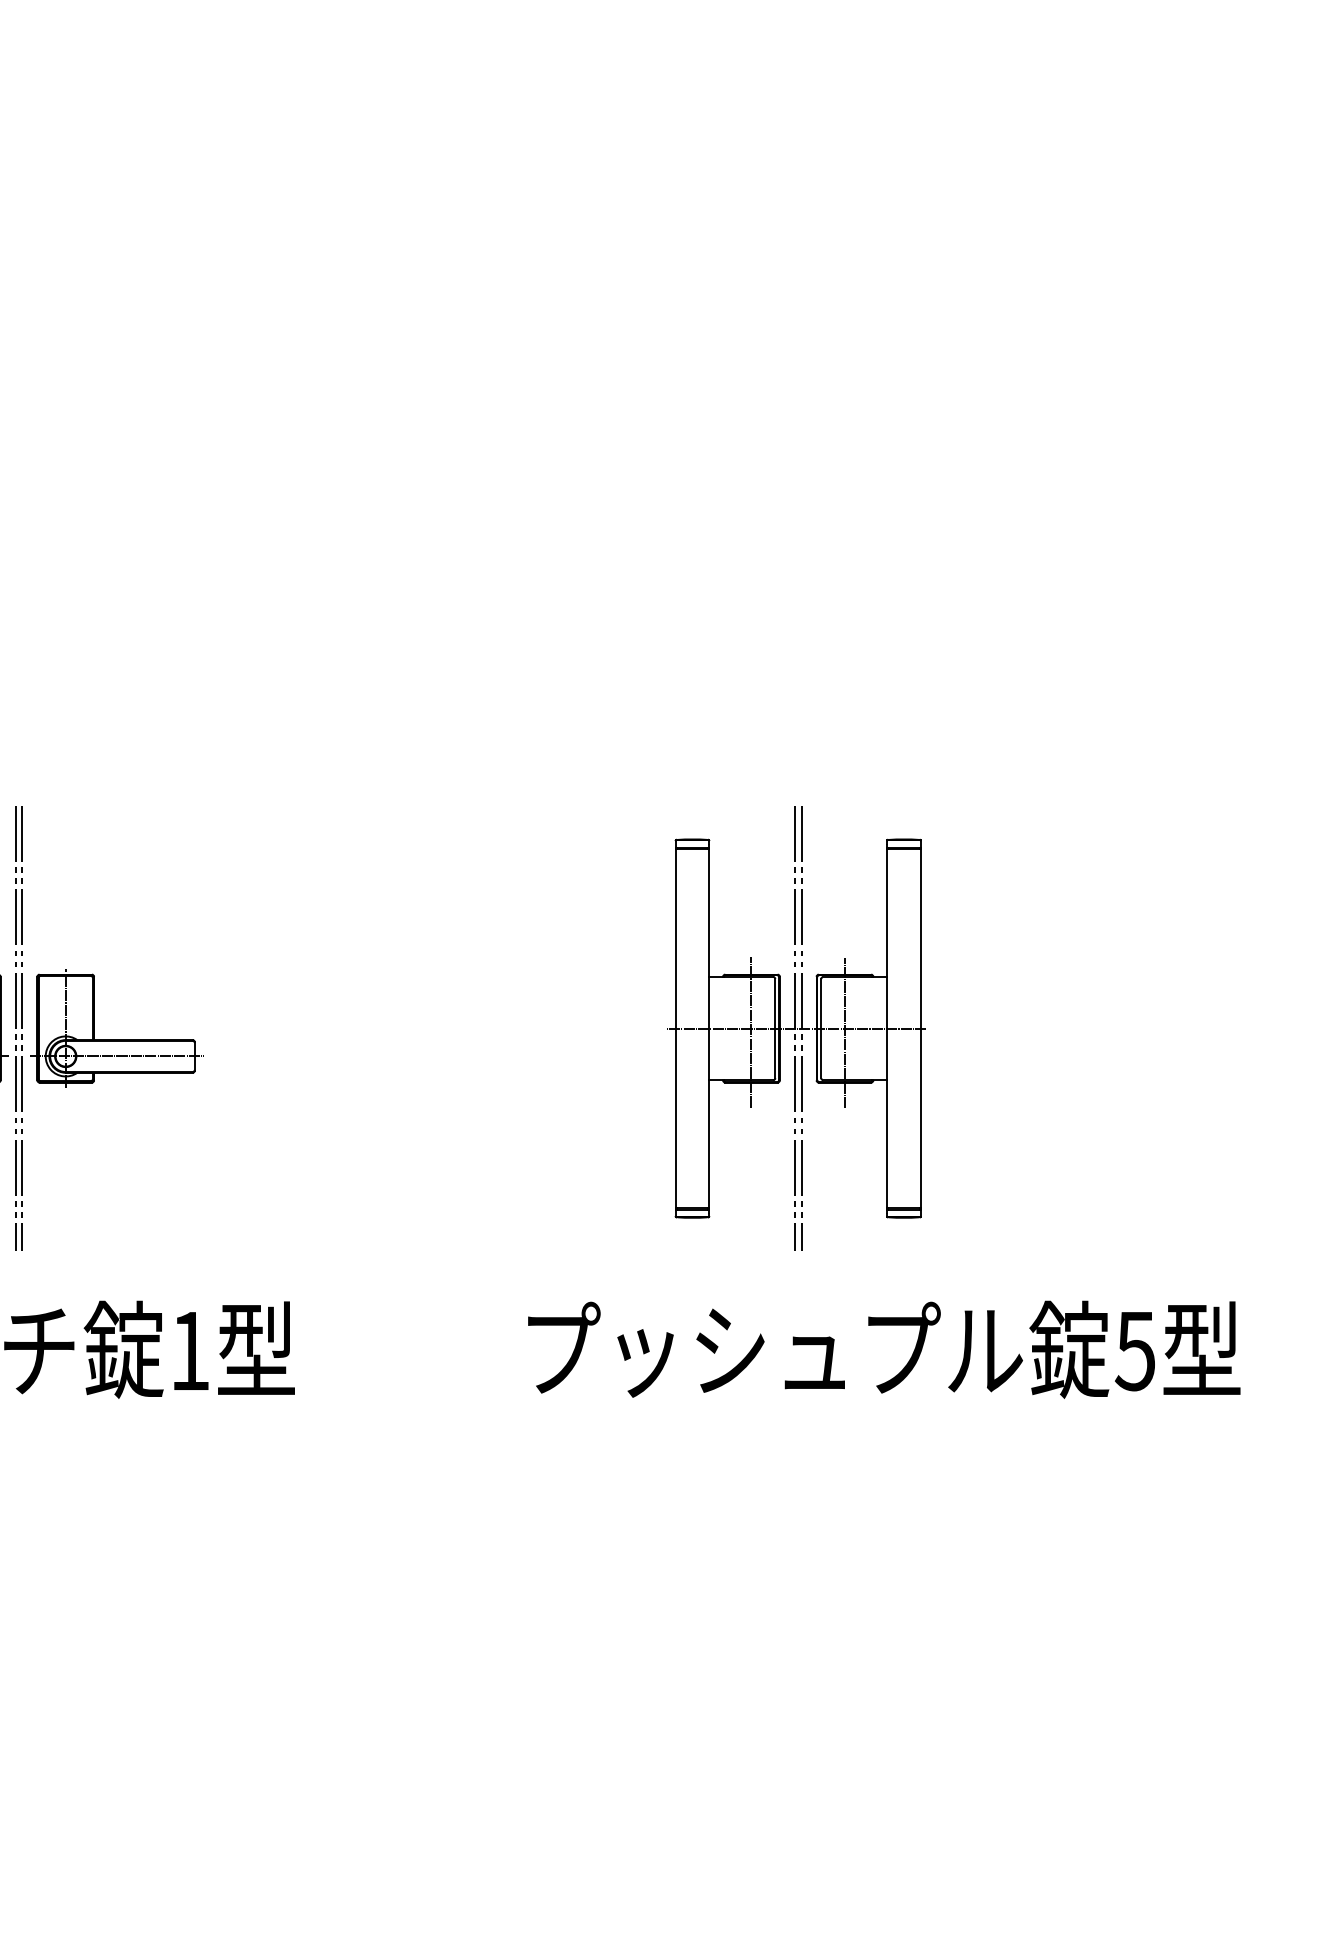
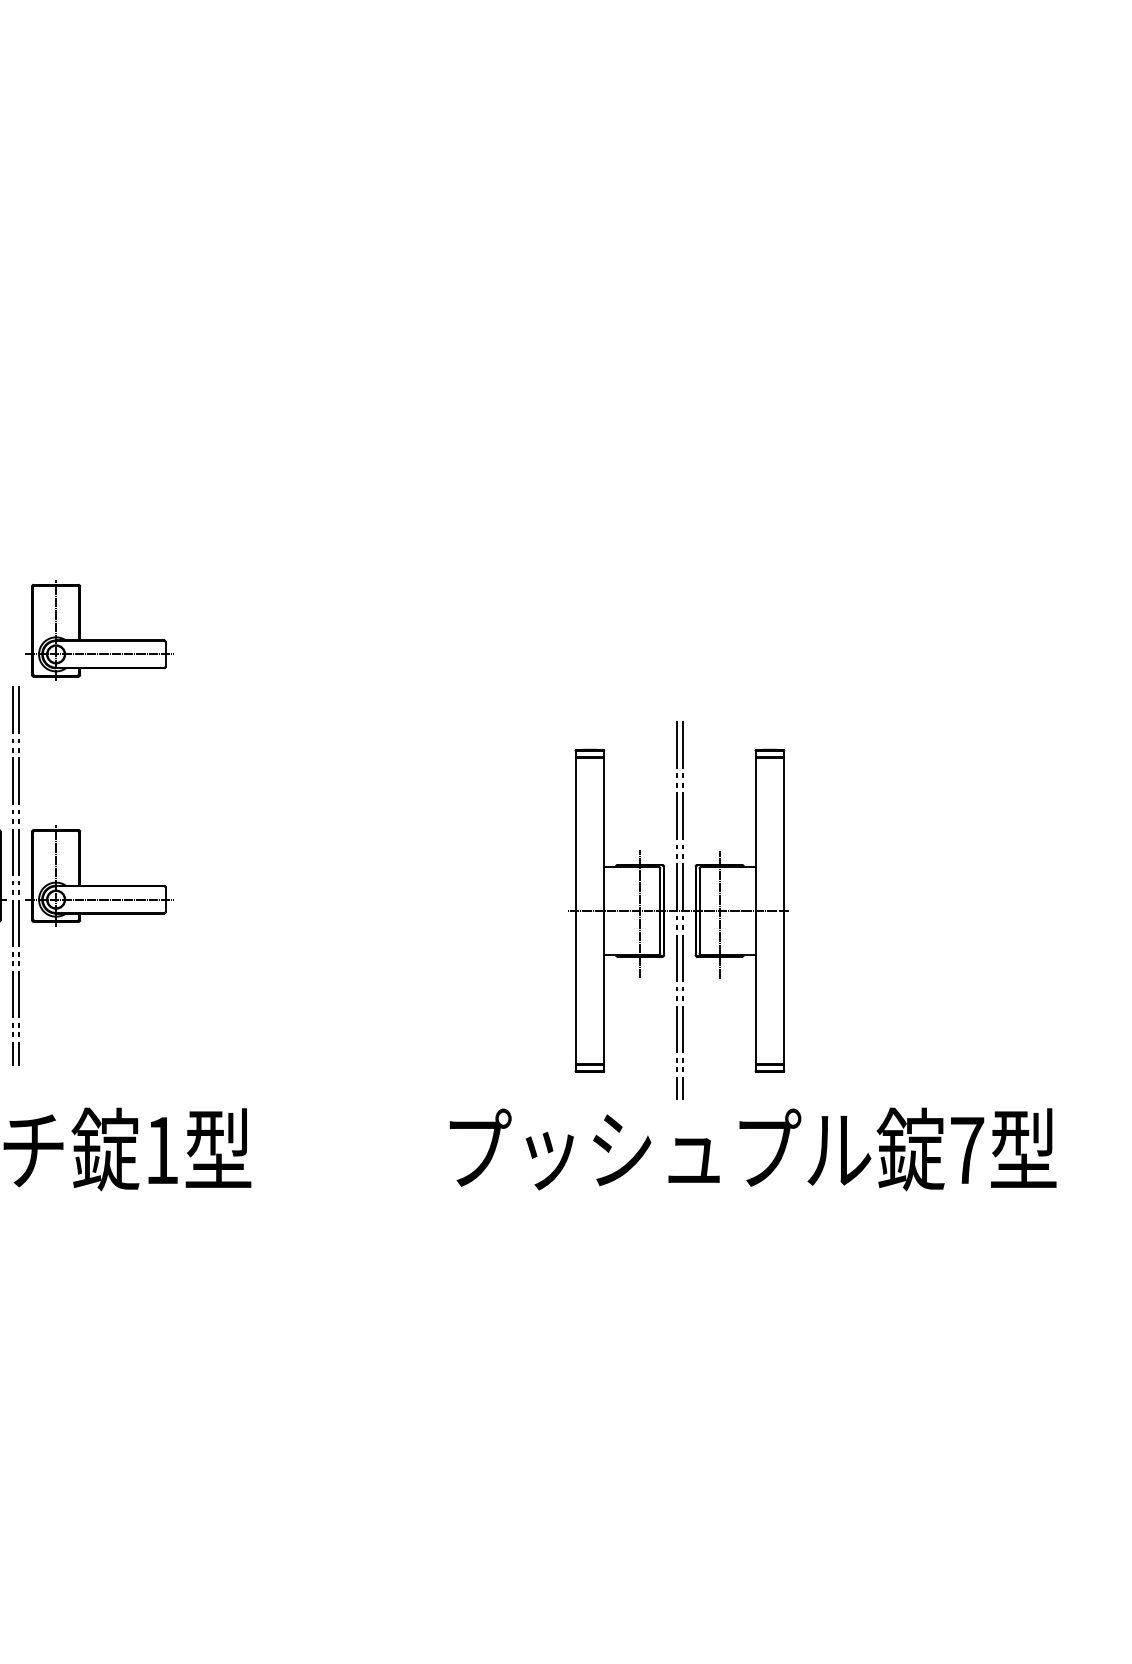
part: (116, 751) -> (99, 639), added
part: (796, 1028) -> (678, 910), moved
text: (1134, 1351) -> (966, 1150), 5 -> 7

